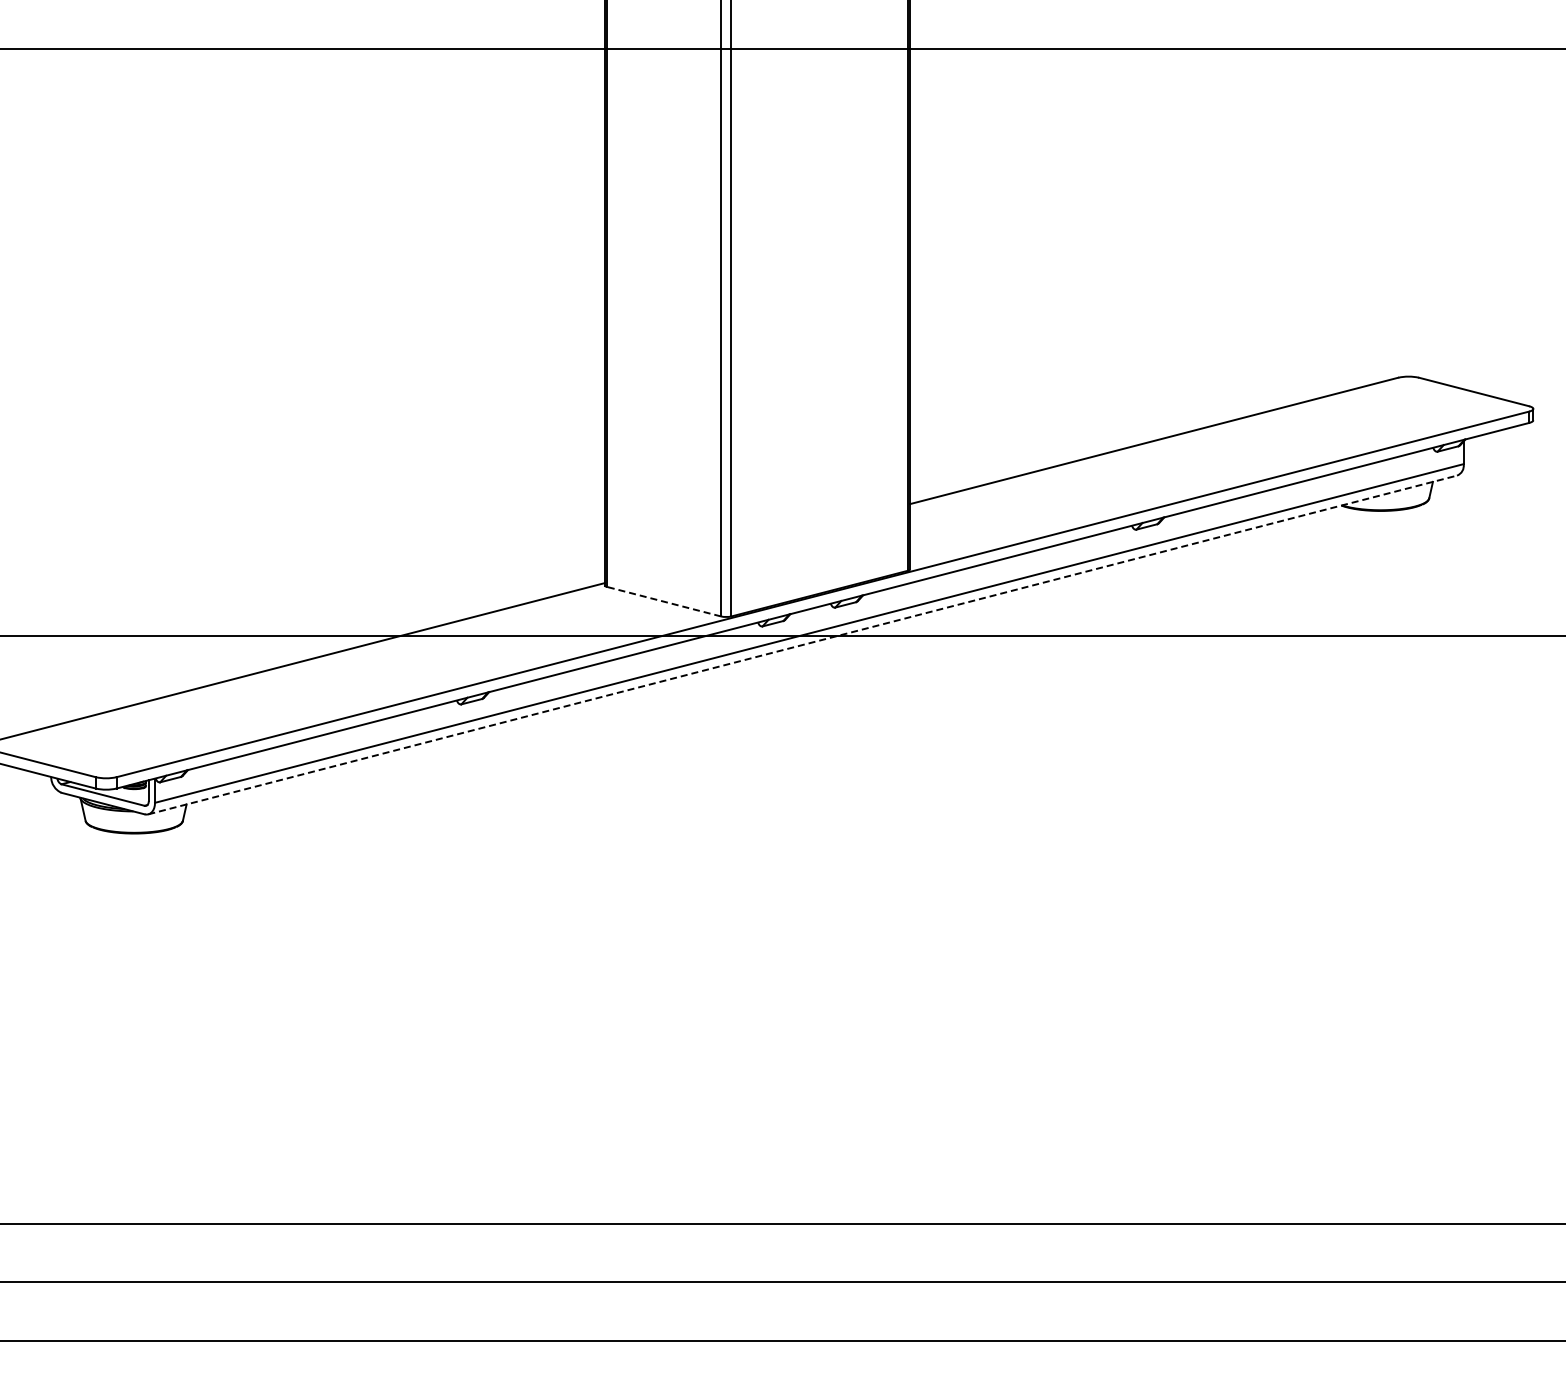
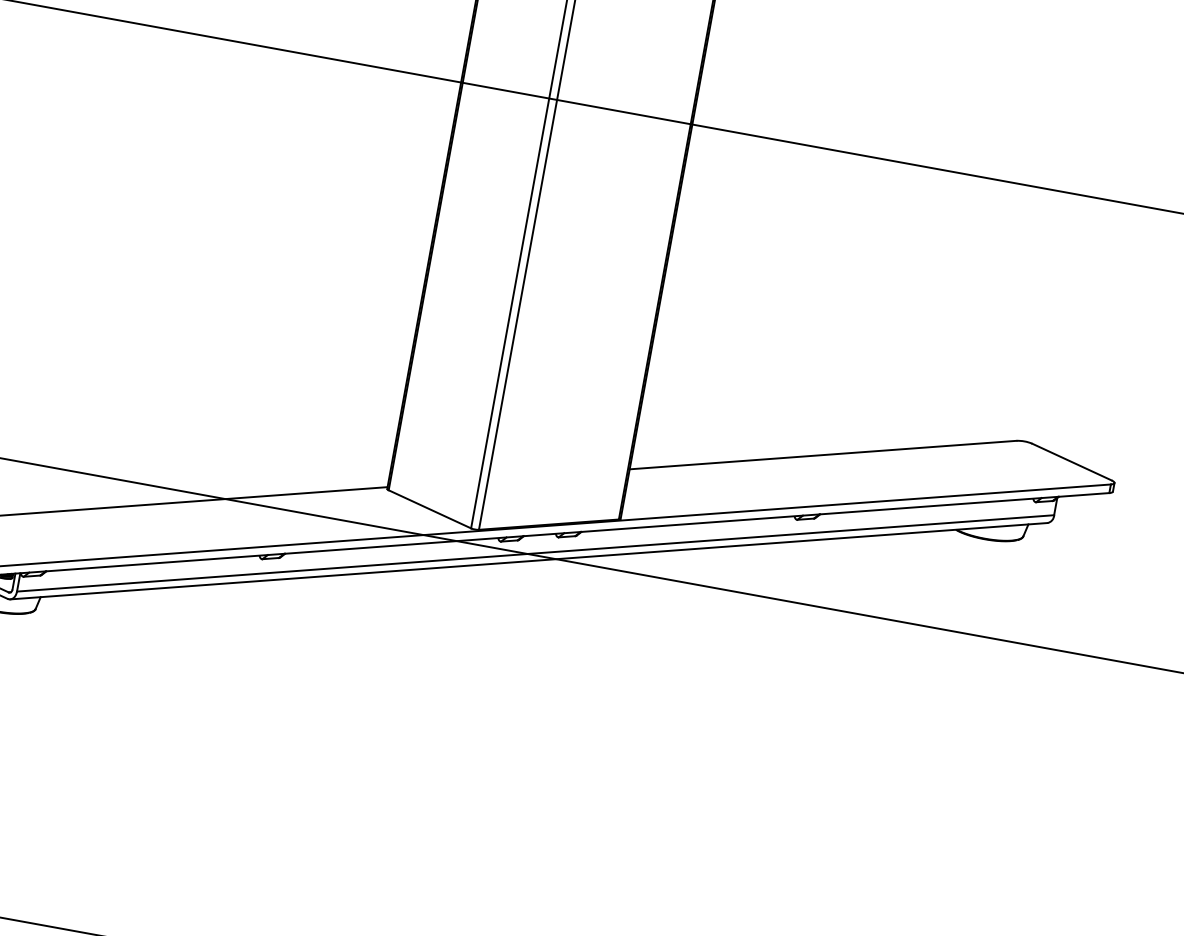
line: (663, 601) -> (429, 509), dashed -> solid
line: (802, 645) -> (528, 561), dashed -> solid

